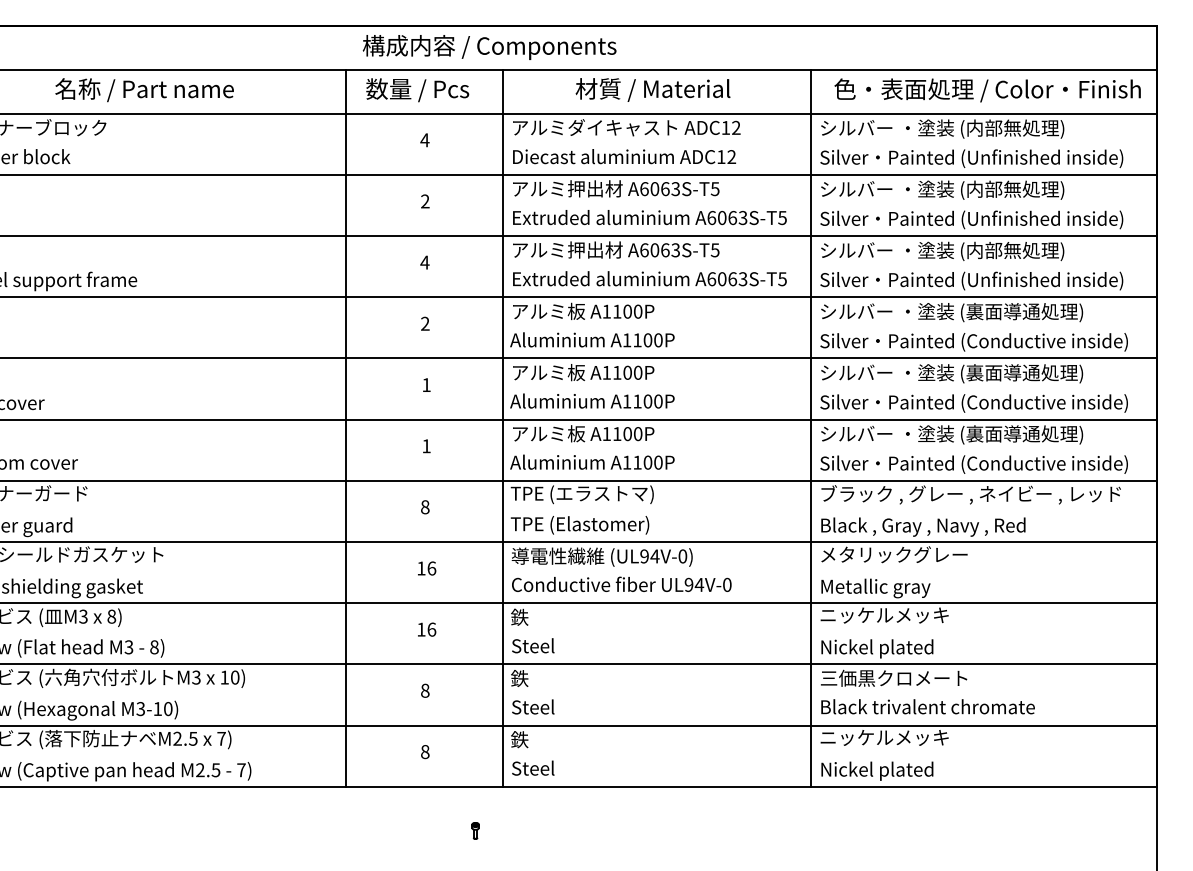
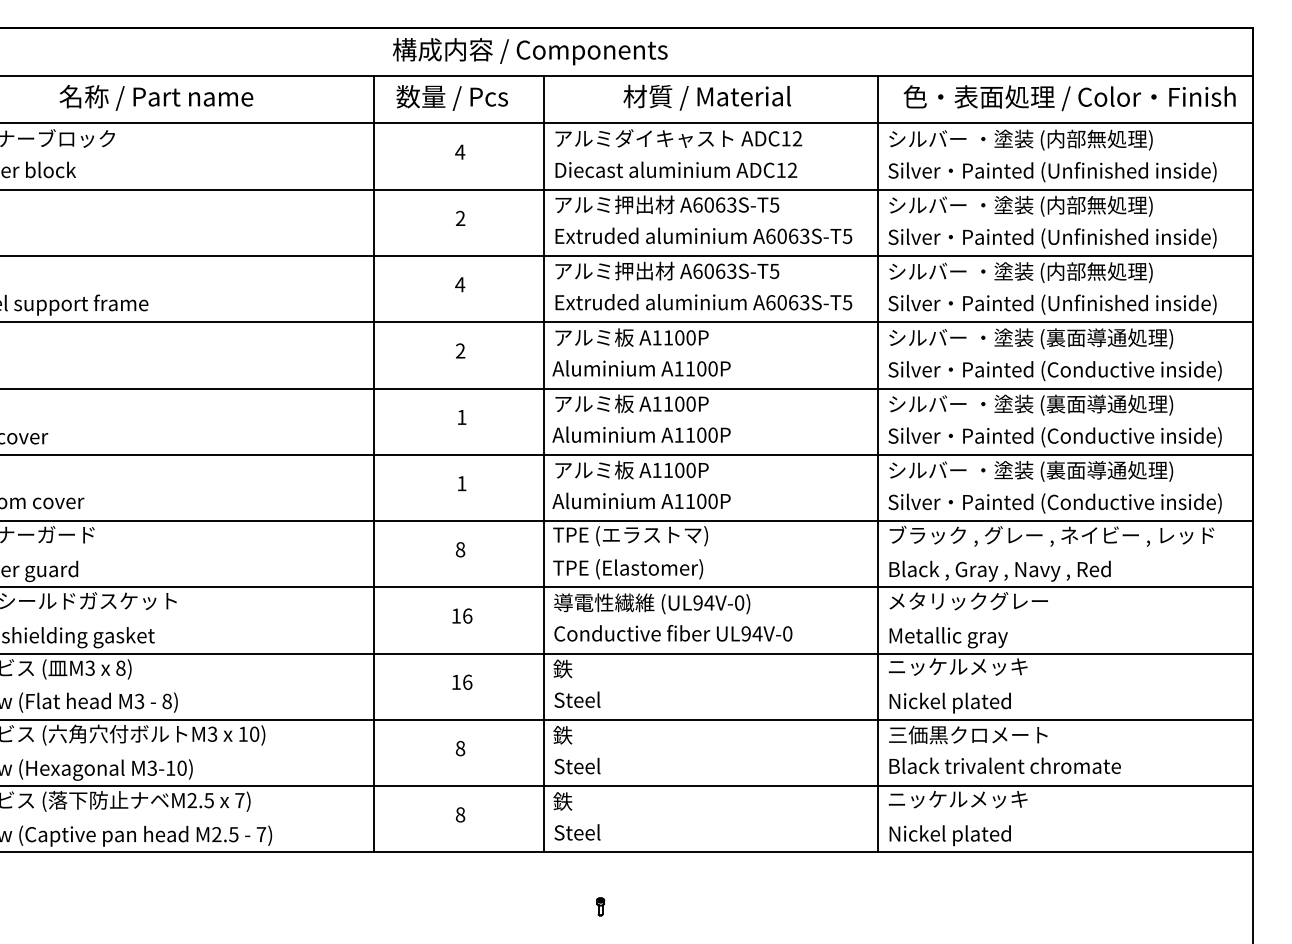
part: (475, 830) -> (600, 906), moved

